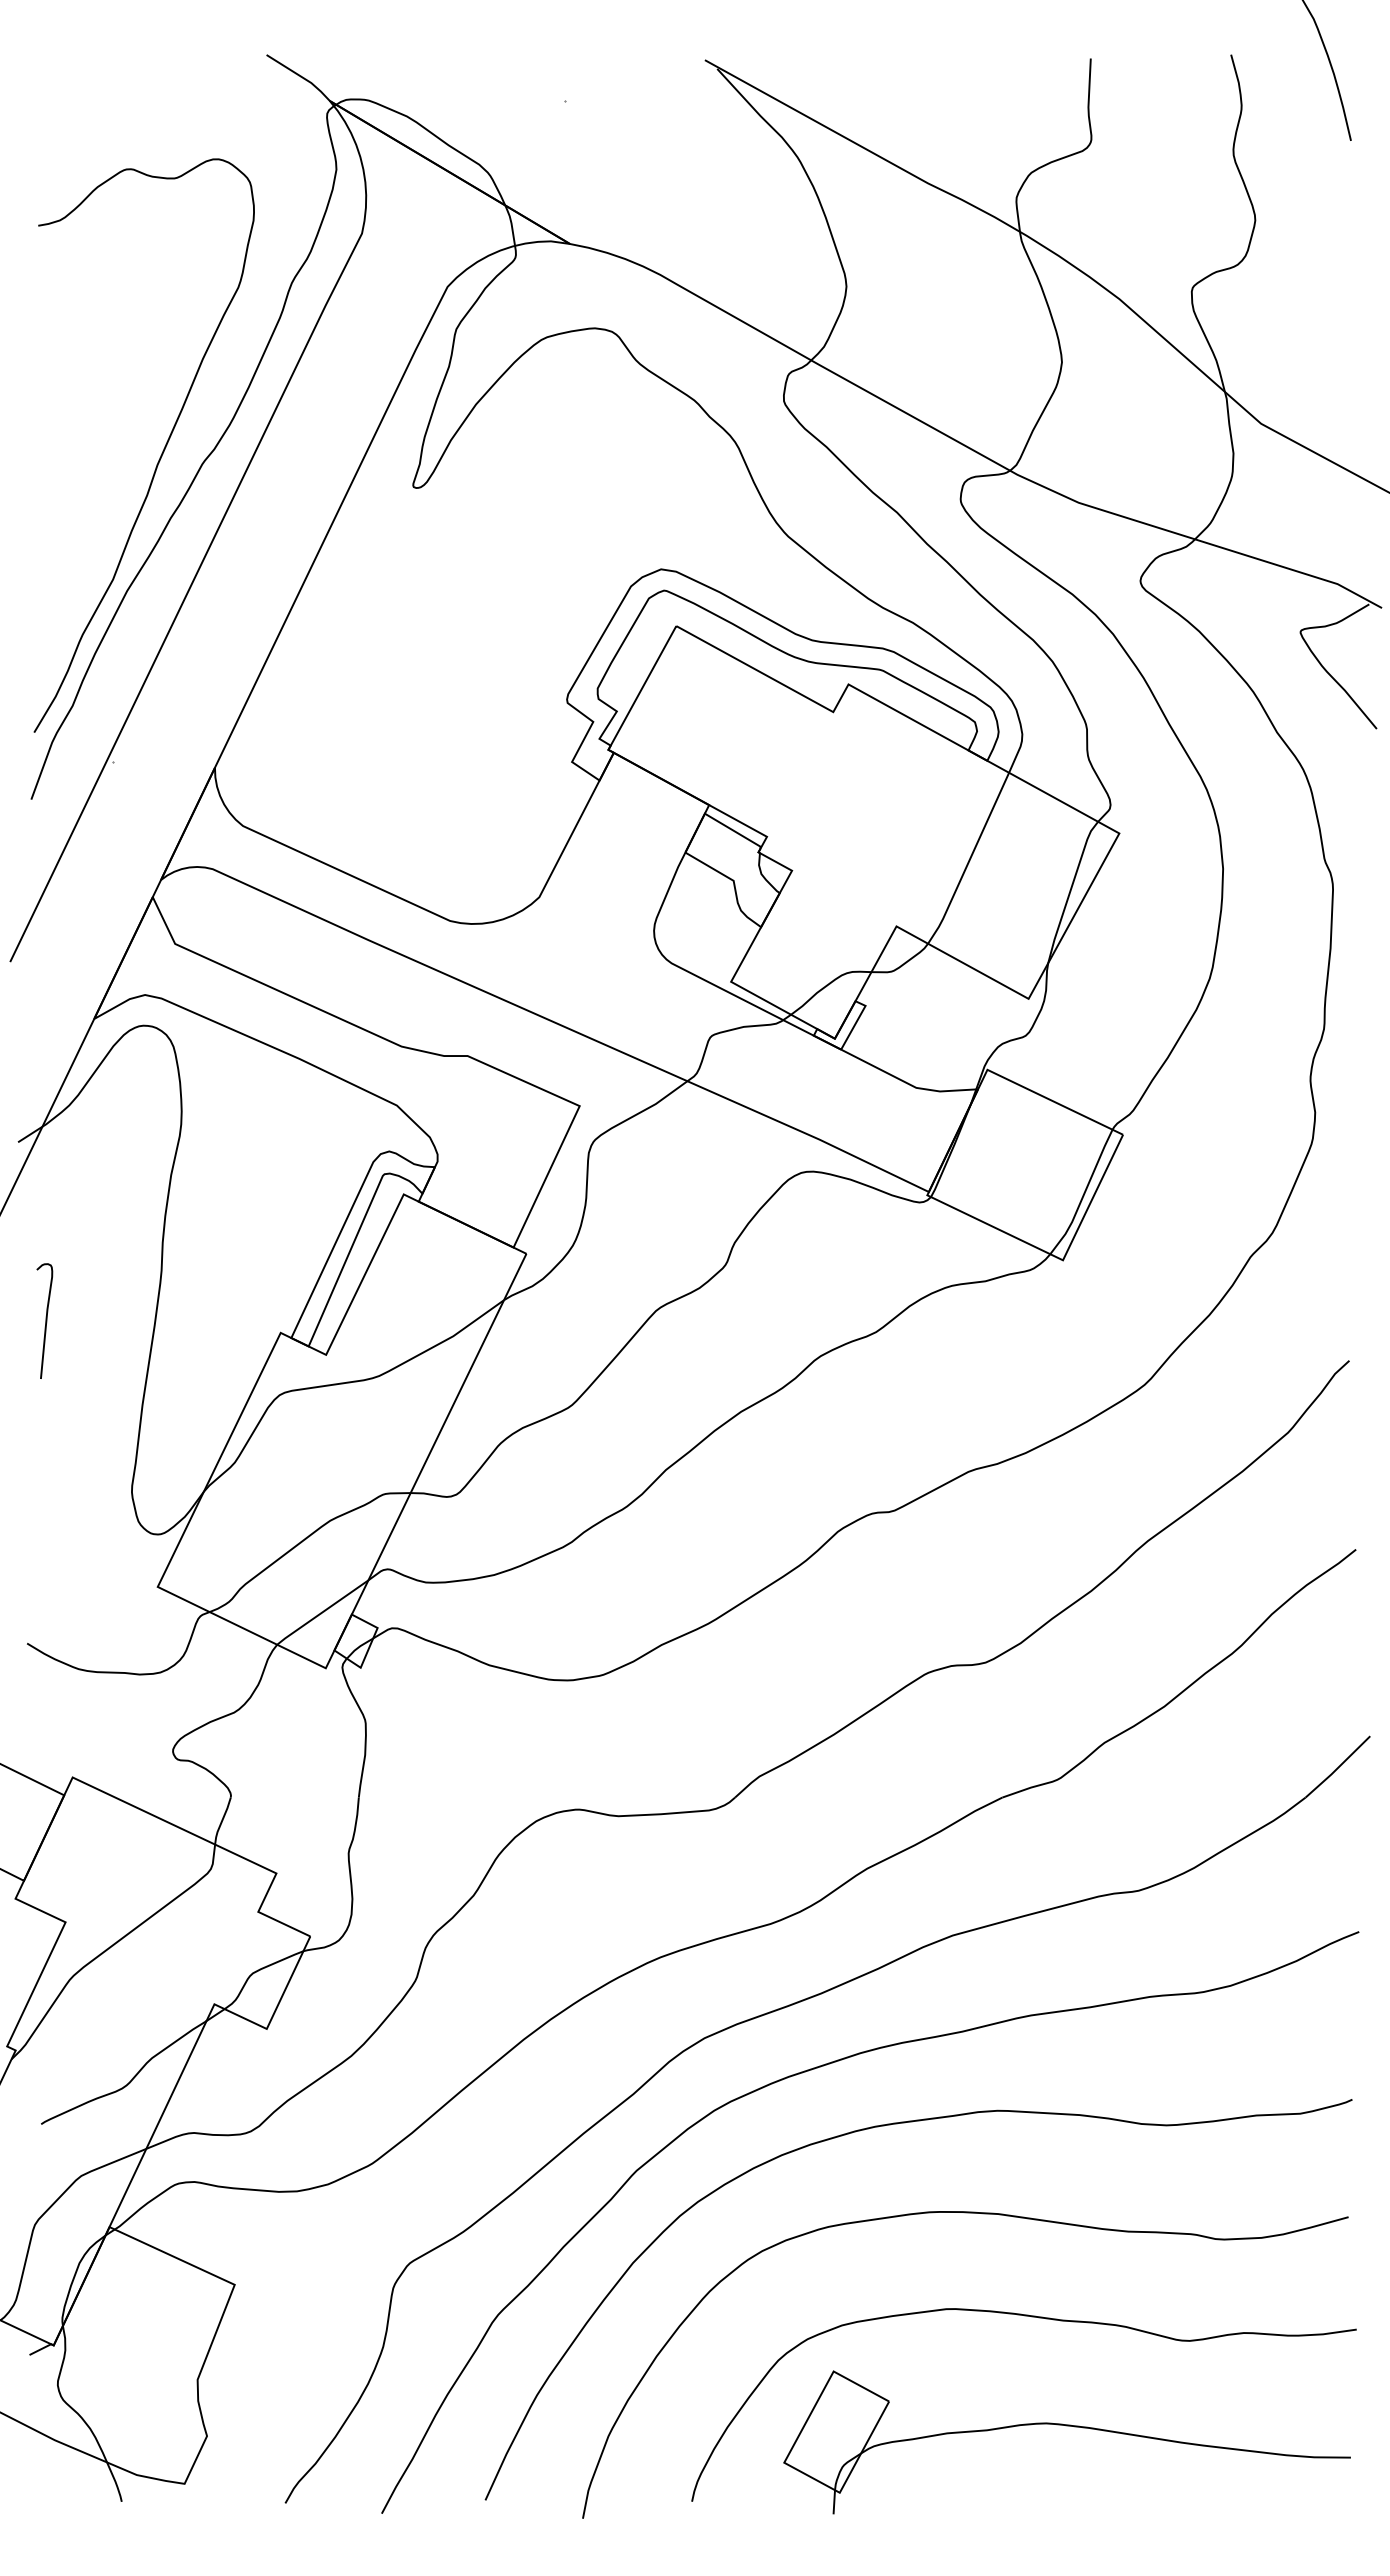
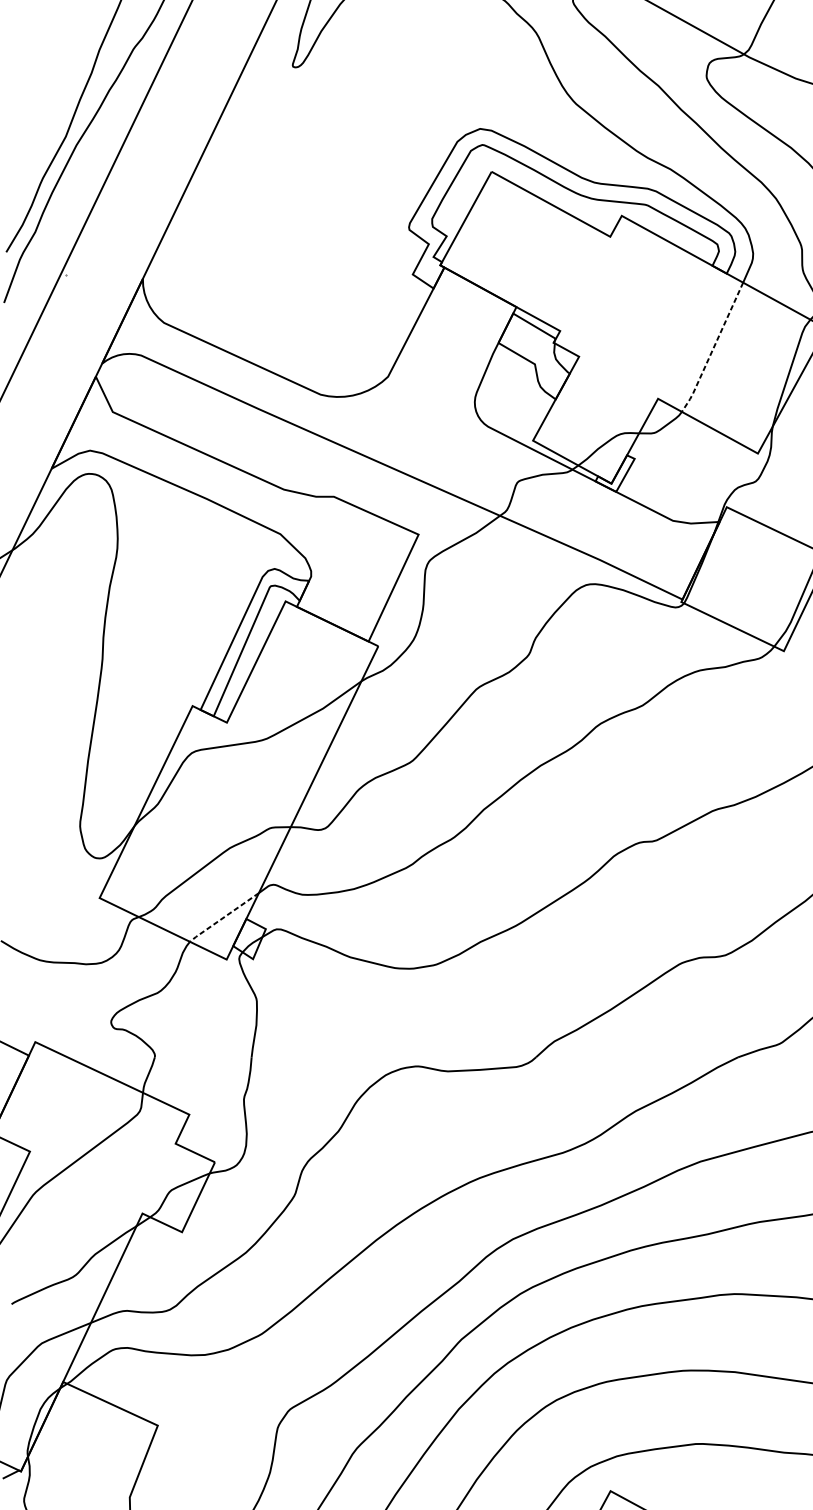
line: (969, 860) -> (713, 348), solid -> dashed
curve: (45, 1320) -> (14, 696), removed
line: (321, 1612) -> (223, 917), solid -> dashed

